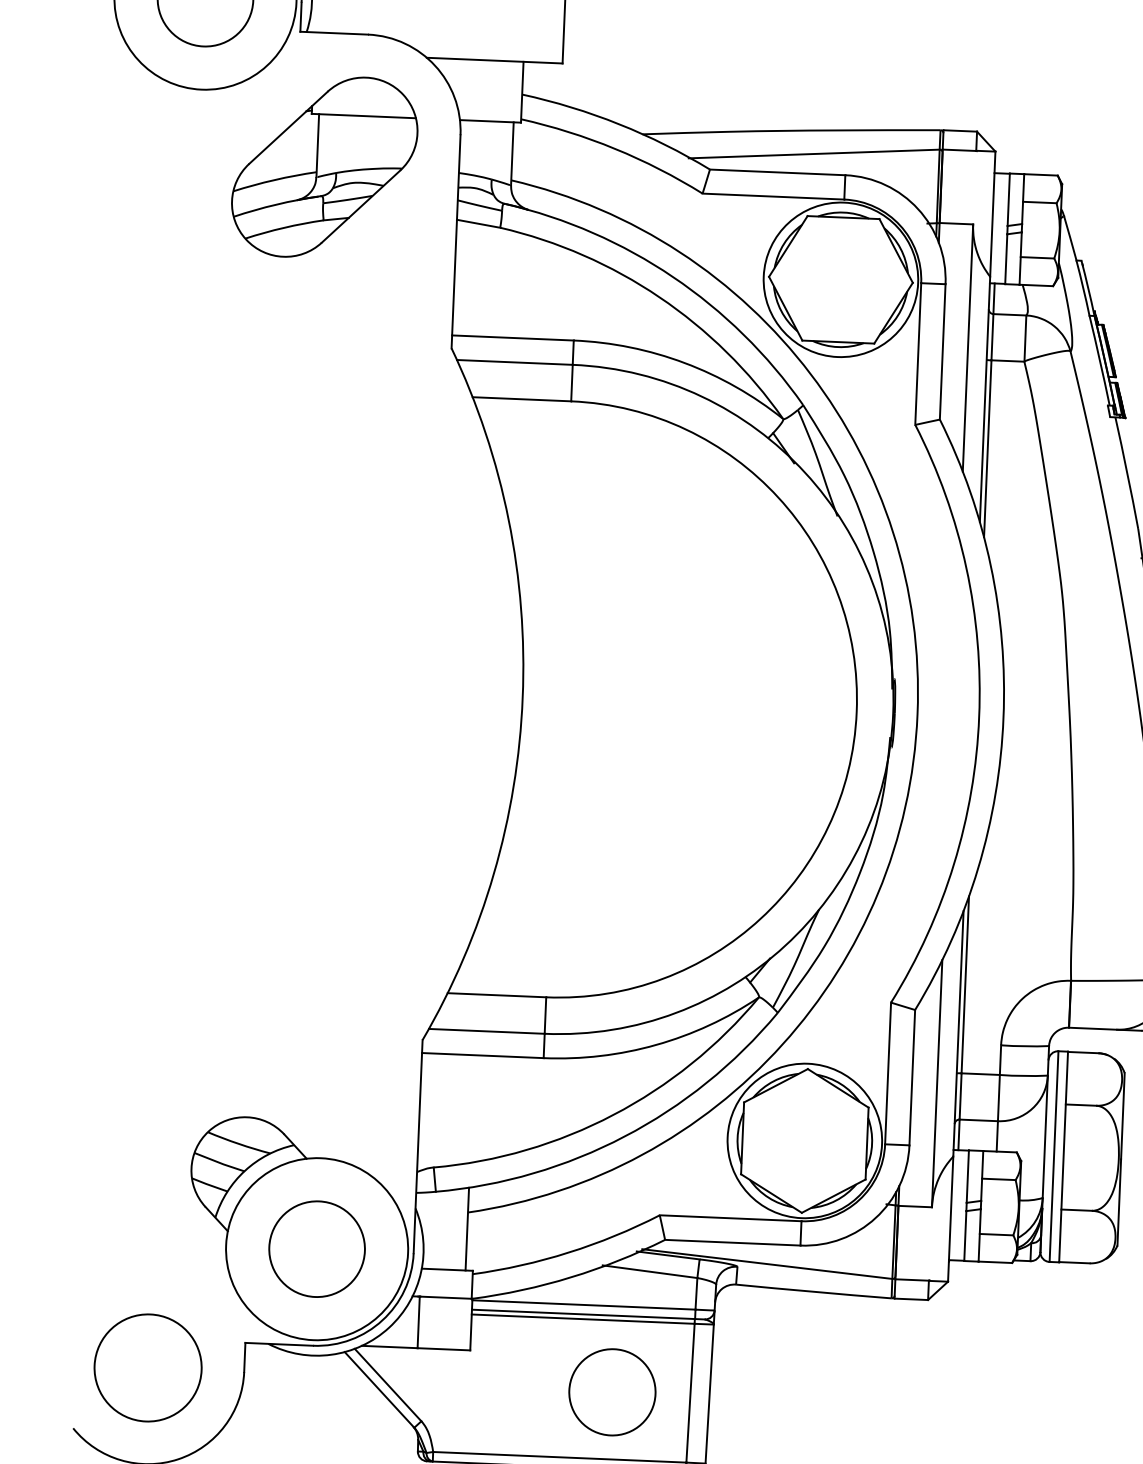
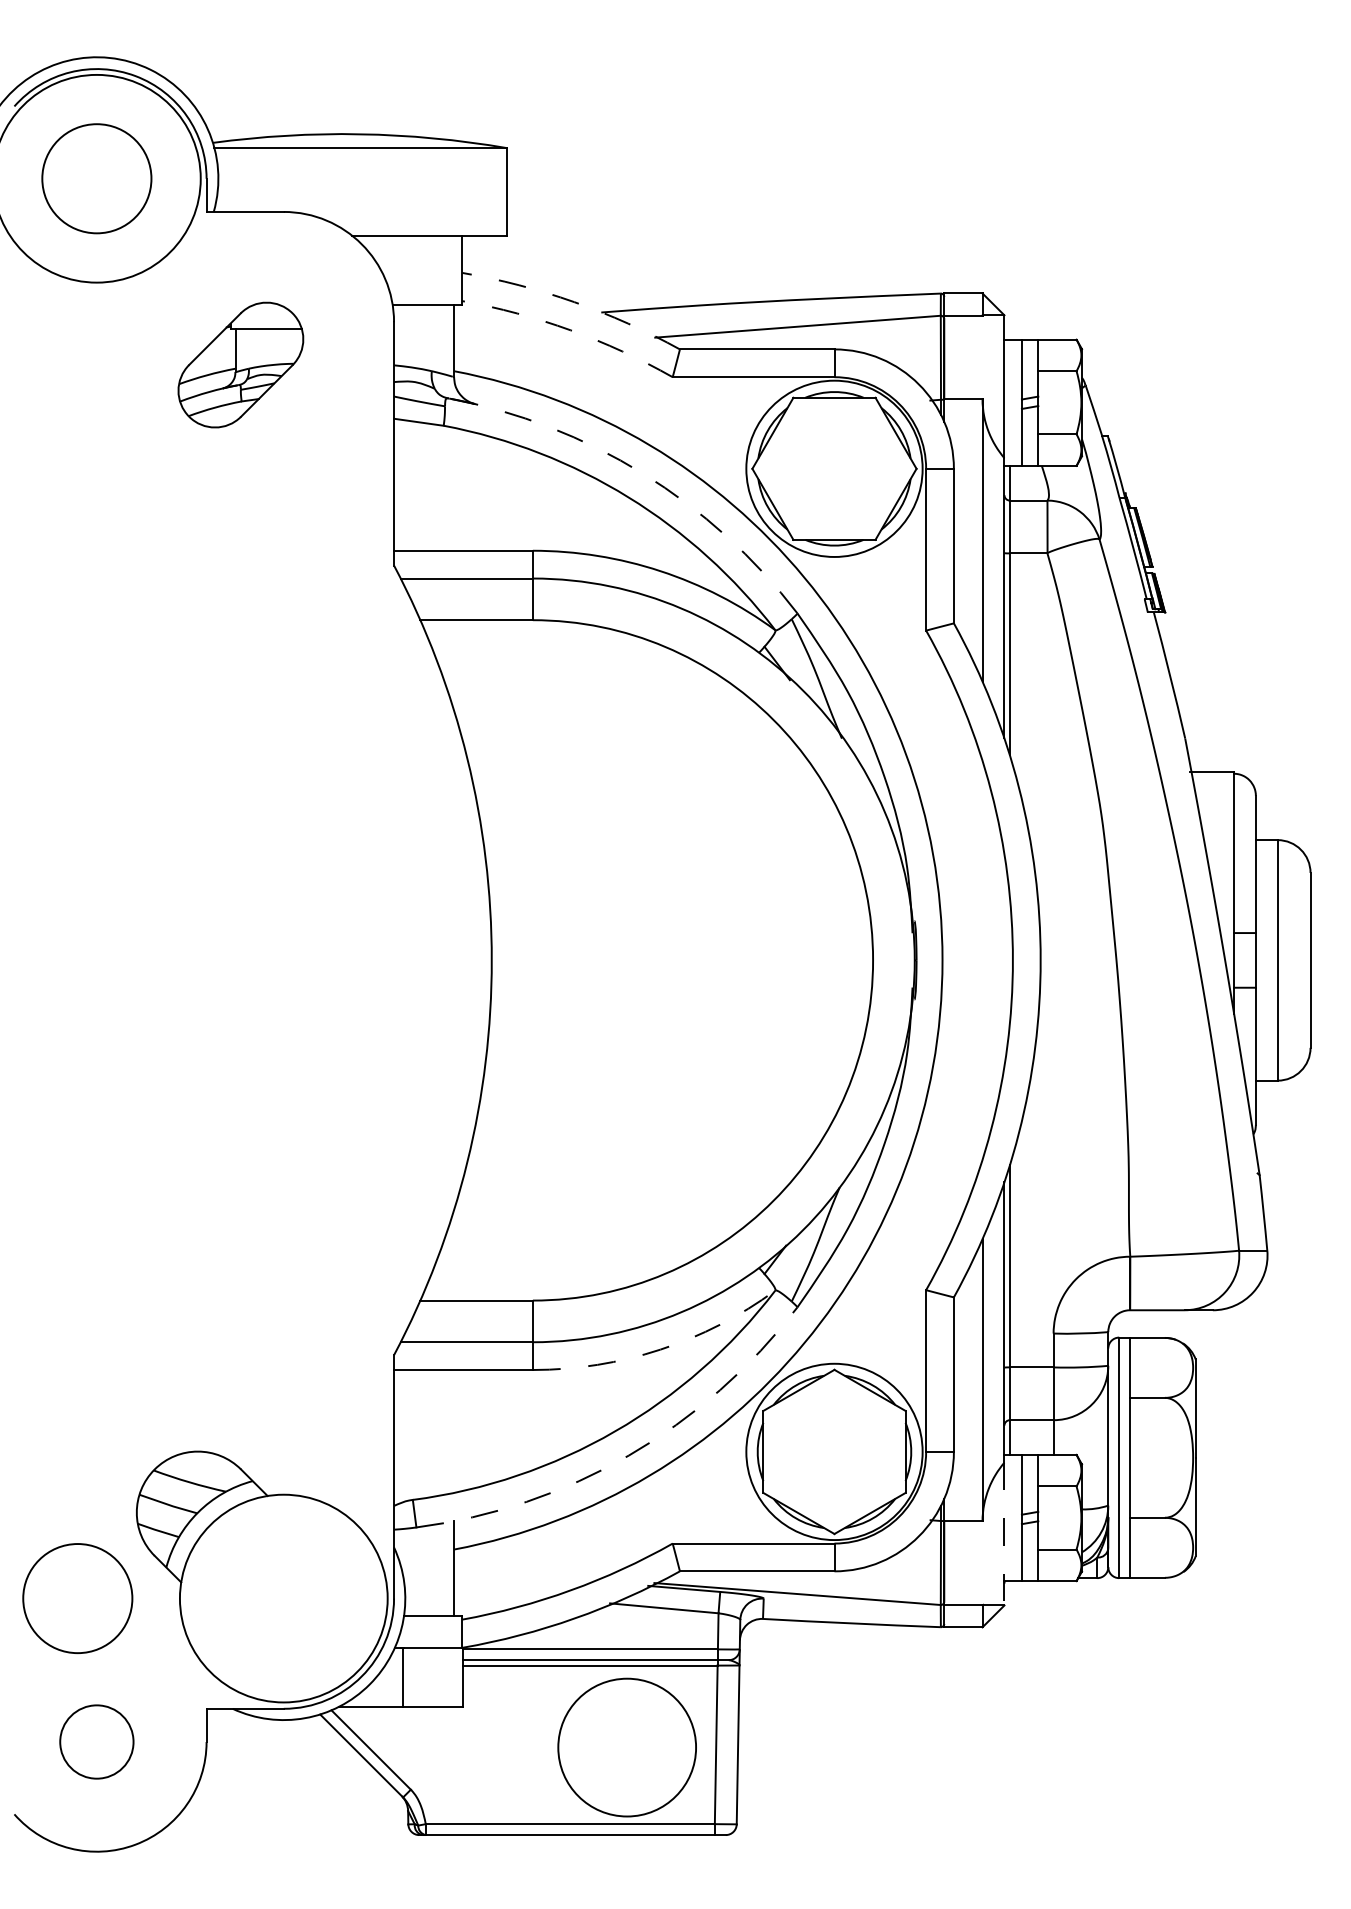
arc: (619, 124) -> (574, 302), solid -> dashed
arc: (614, 148) -> (570, 330), solid -> dashed
part: (324, 166) -> (240, 364), size x0.6
arc: (673, 276) -> (643, 473), solid -> dashed
arc: (656, 1044) -> (660, 1349), solid -> dashed
arc: (624, 1136) -> (628, 1455), solid -> dashed
line: (950, 1219) -> (1004, 1534), solid -> dashed
circle: (316, 1249) -> (77, 1598), moved
circle: (147, 1367) -> (96, 1741), size x0.6
circle: (612, 1392) -> (627, 1747), size x1.4

